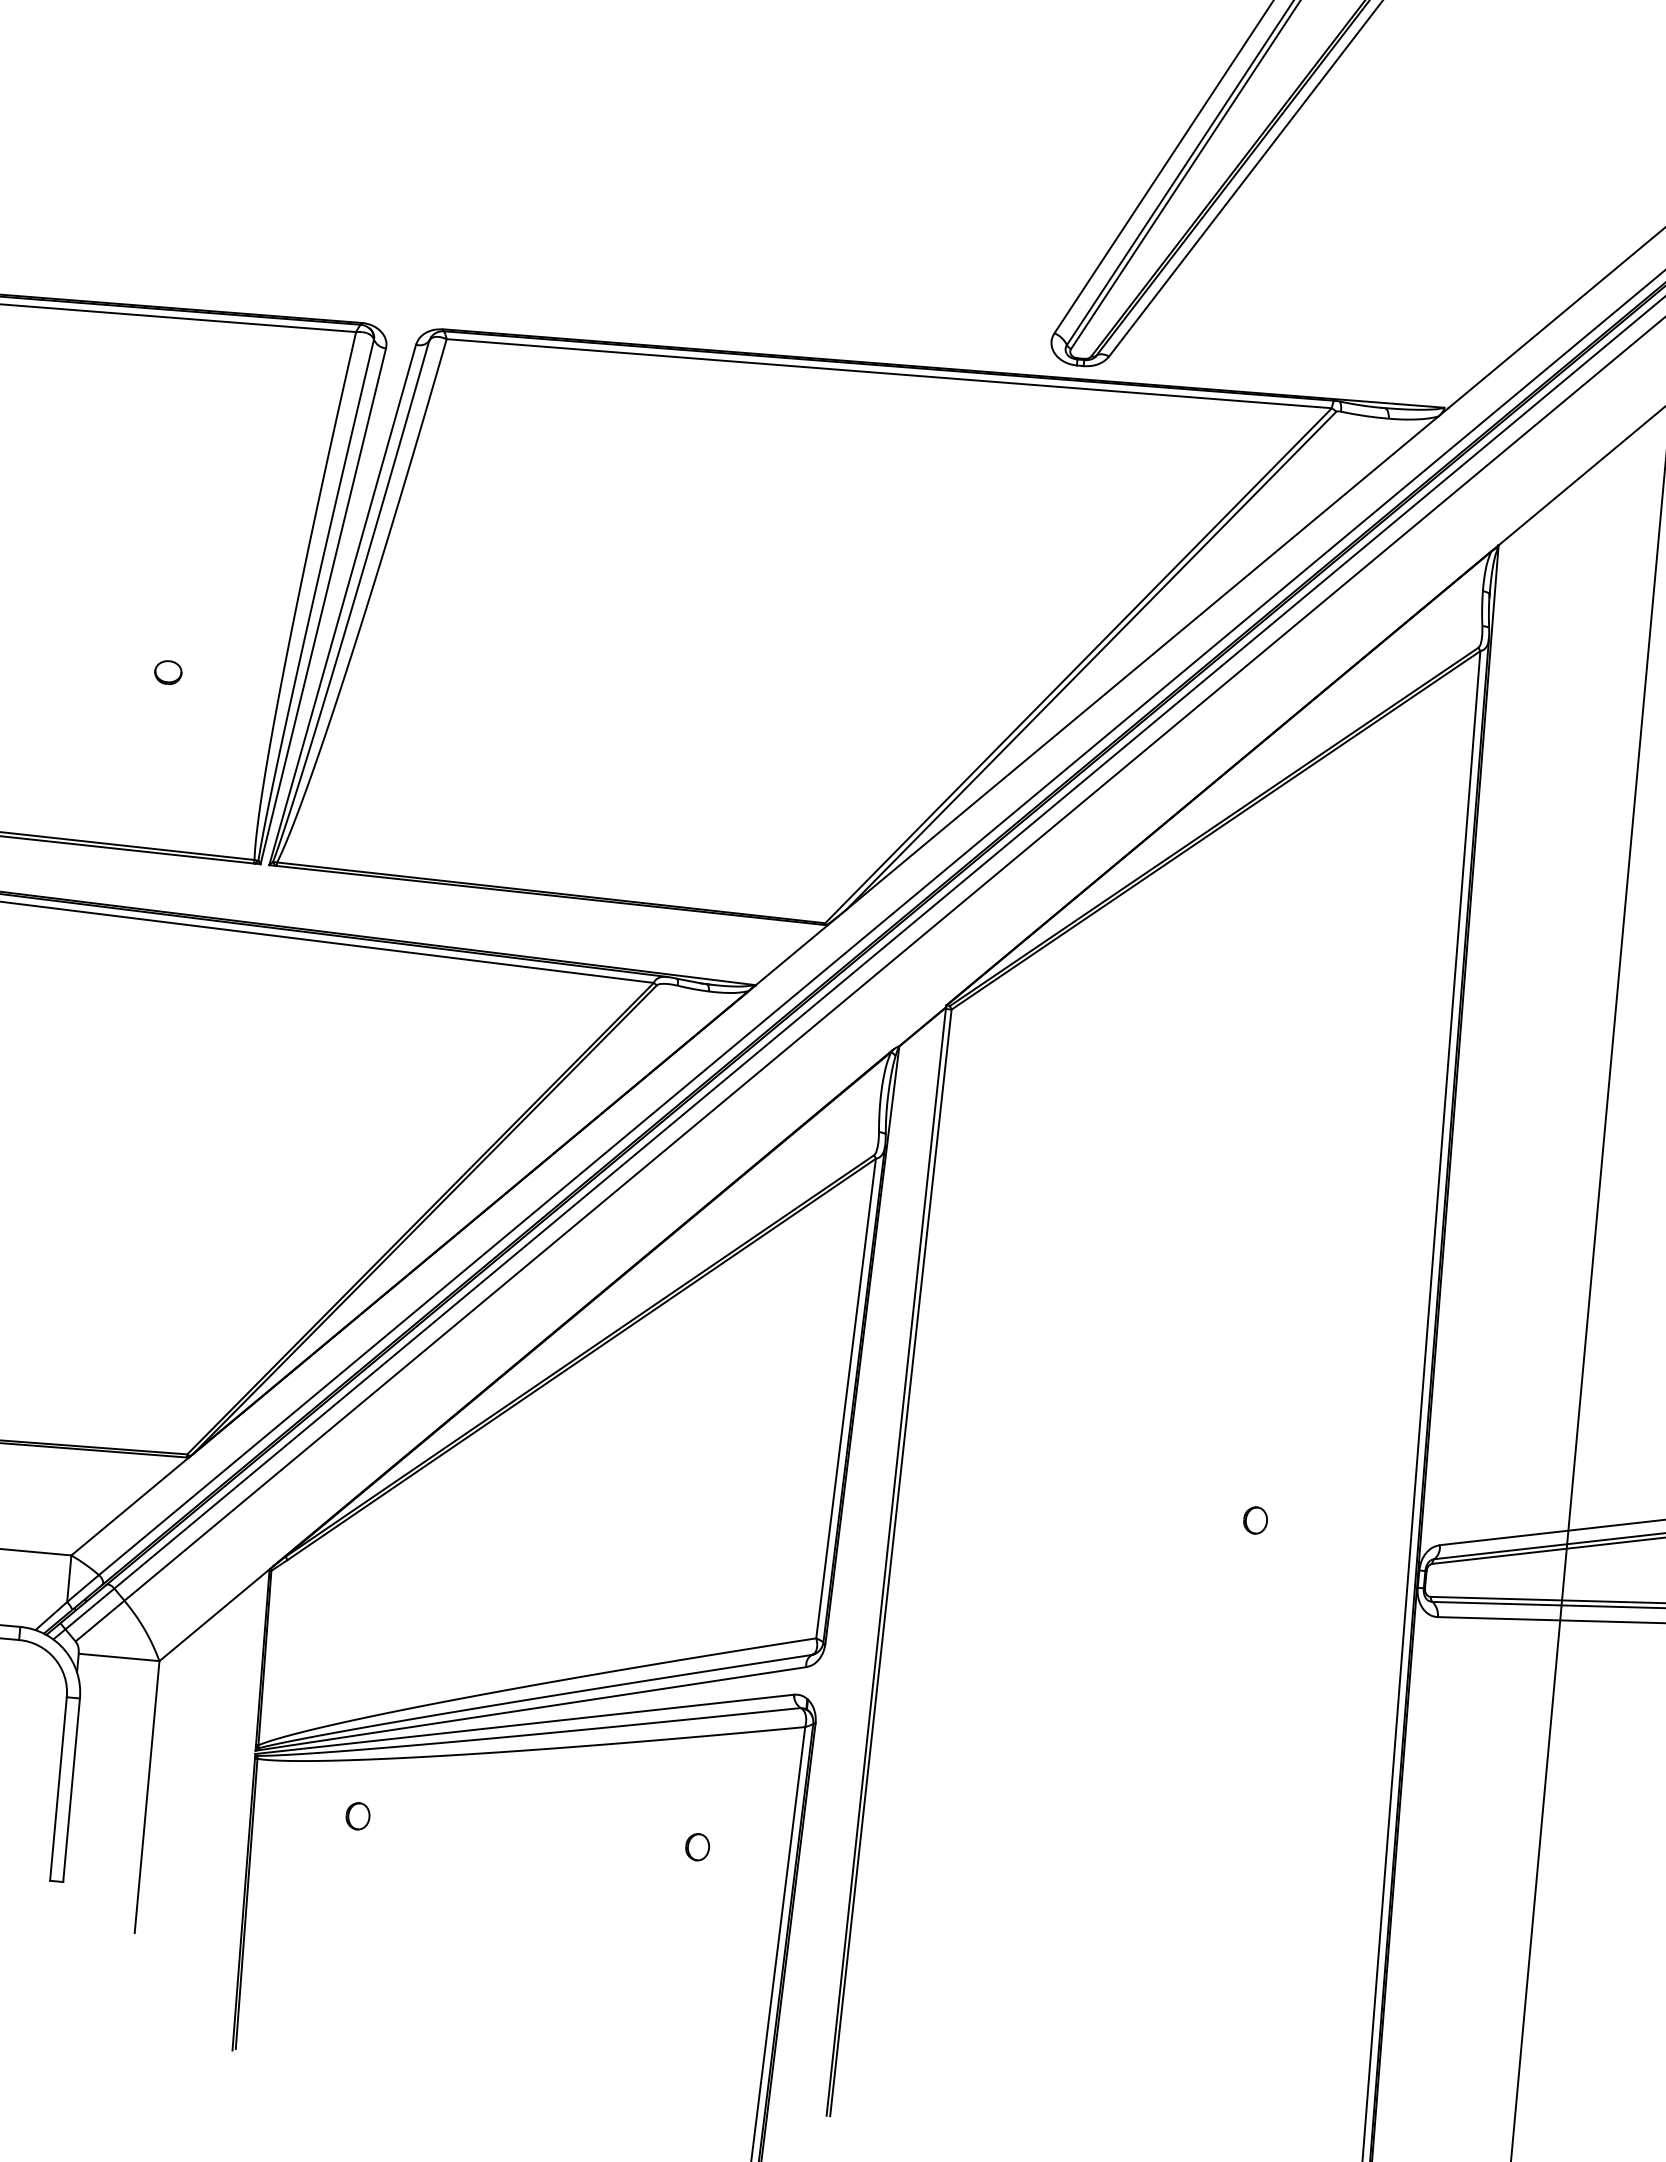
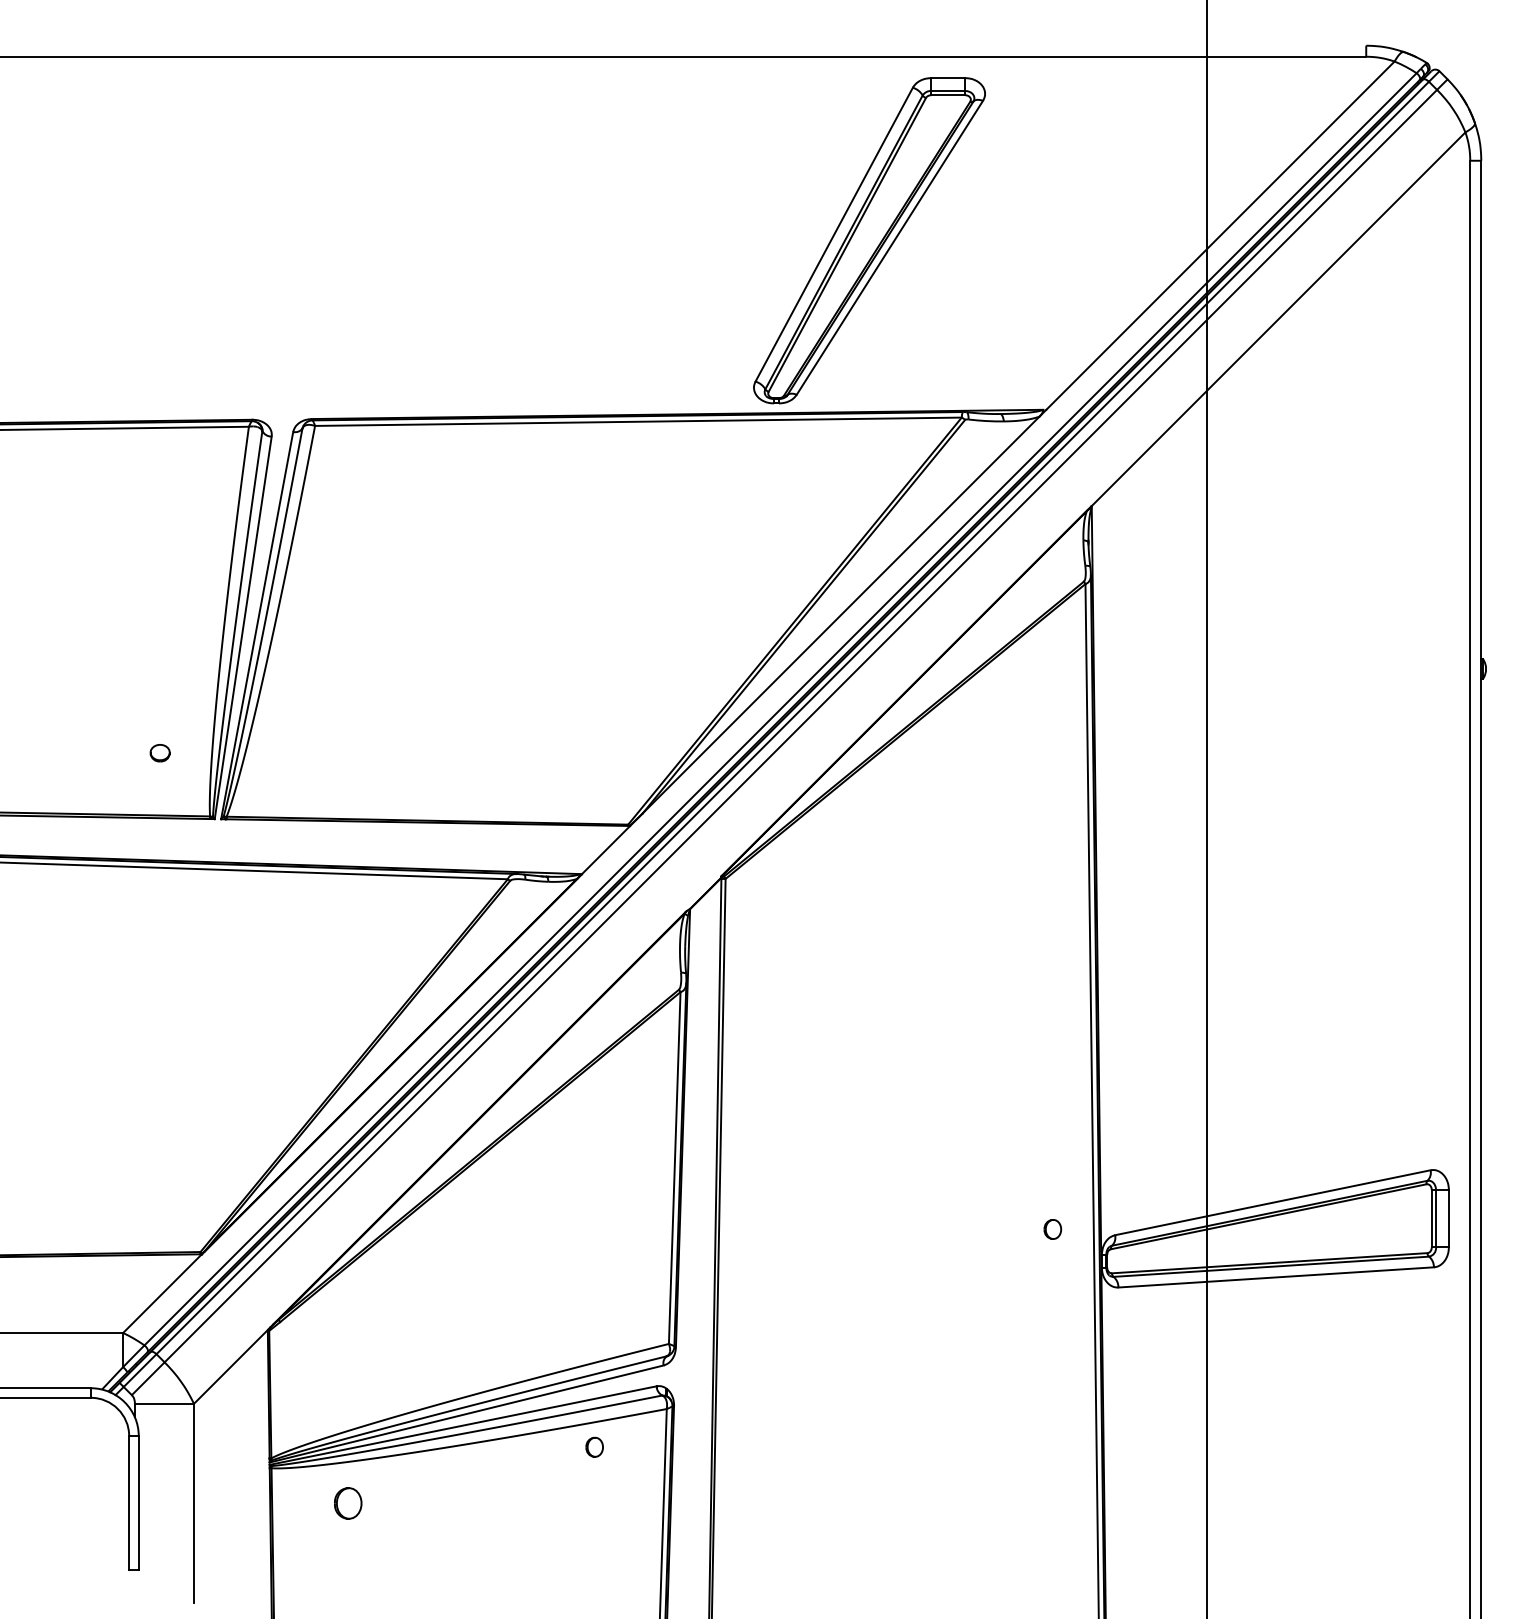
part: (167, 672) -> (159, 753), moved
part: (1255, 1520) -> (1052, 1229), moved
part: (358, 1815) -> (348, 1502), size x1.6
part: (697, 1846) -> (594, 1446), moved

